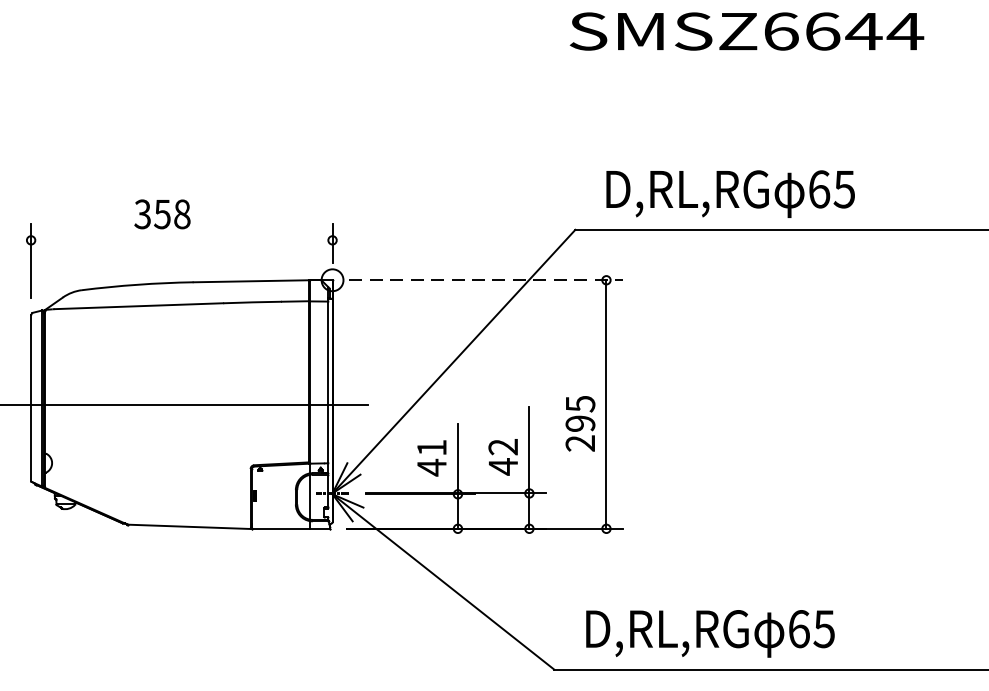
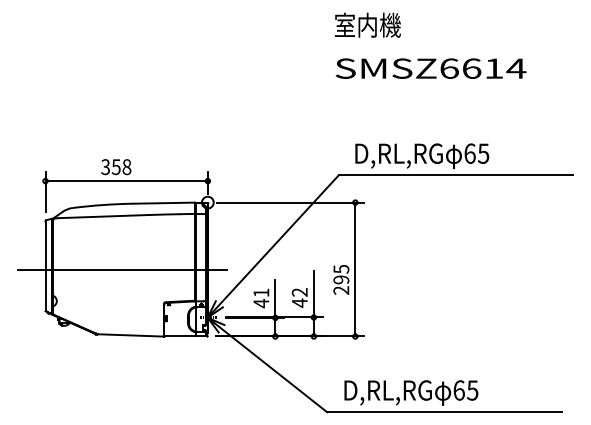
text: (864, 31) -> (494, 68), SMSZ6644 -> SMSZ6614
line: (181, 241) -> (126, 181), added
line: (485, 280) -> (290, 202), dashed -> solid

